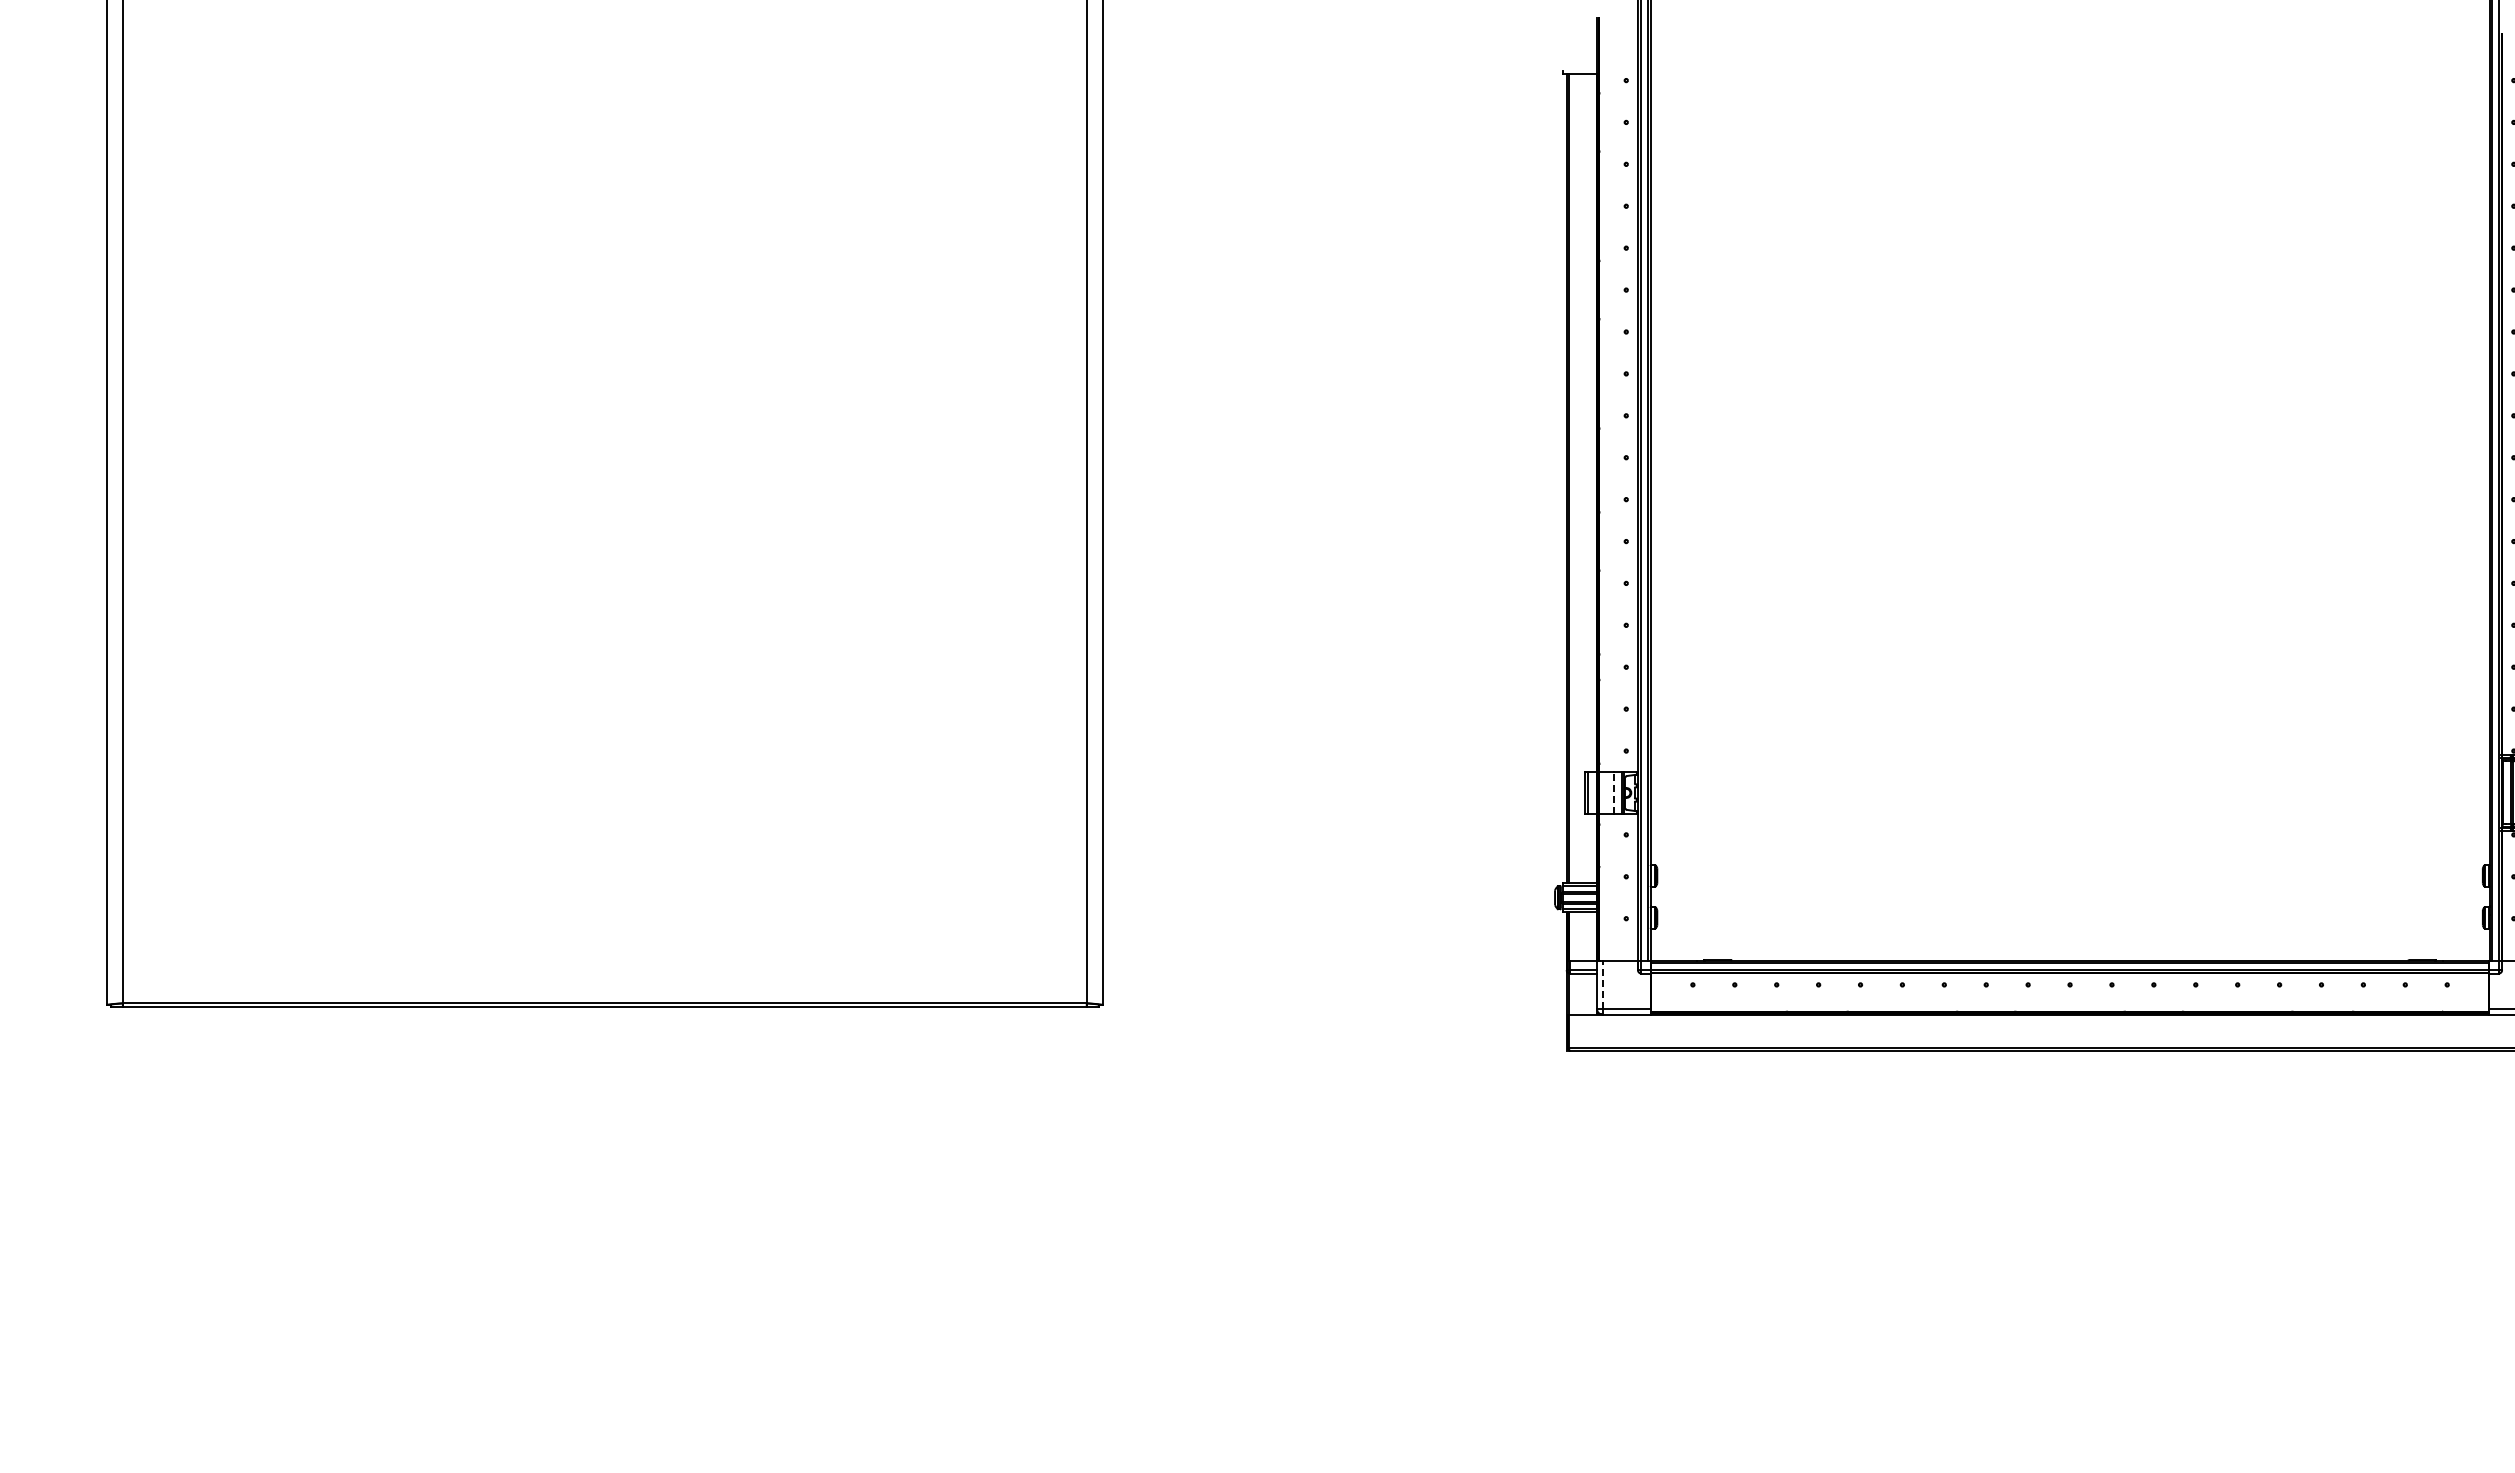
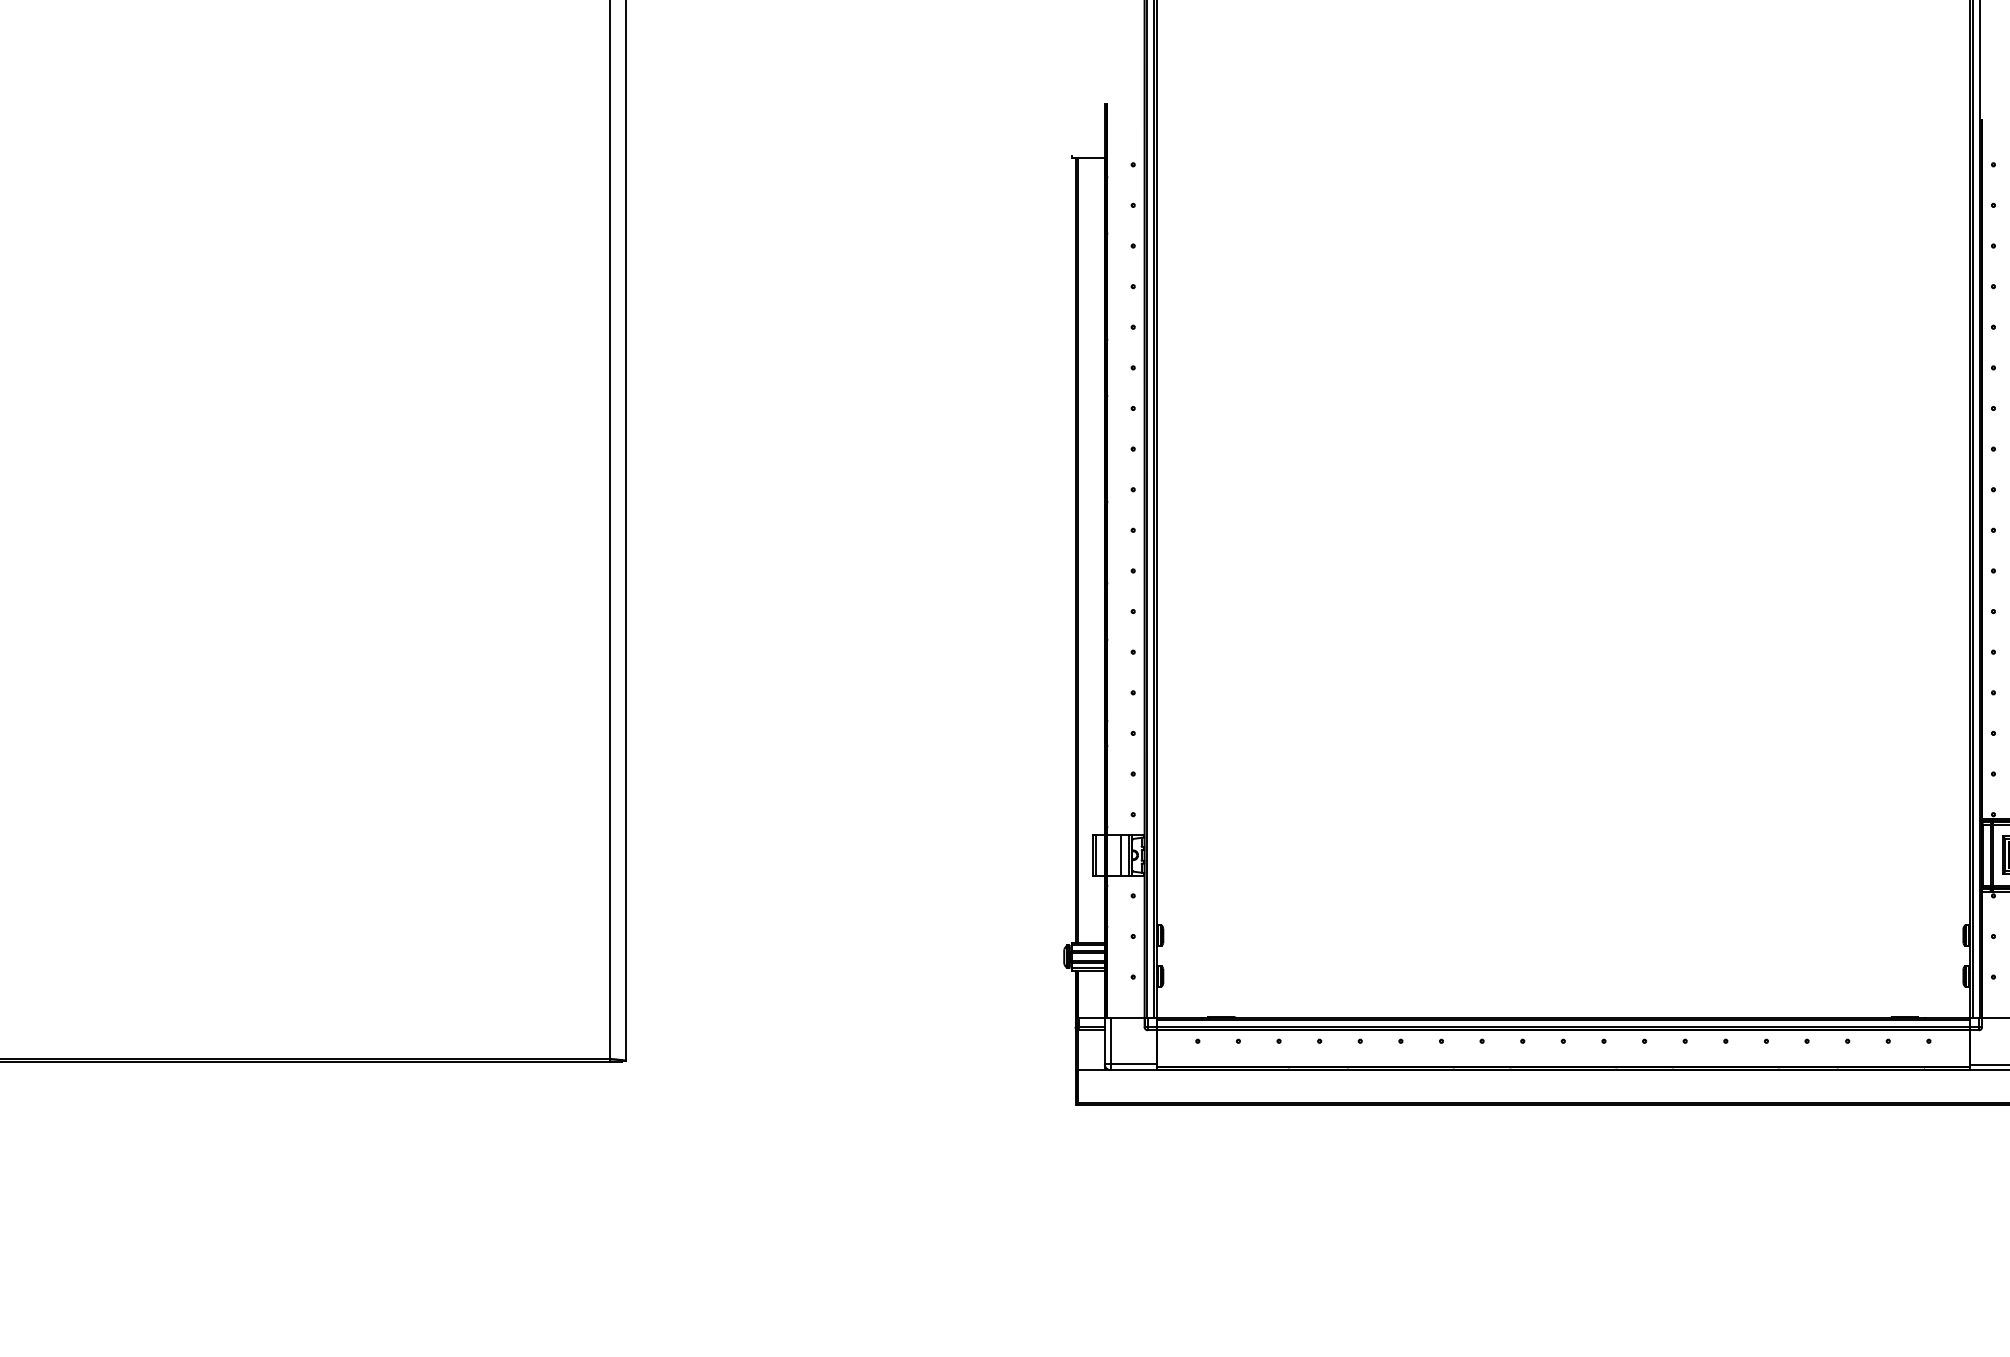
line: (1613, 792) -> (1120, 854), dashed -> solid
line: (1602, 984) -> (1110, 1040), dashed -> solid

